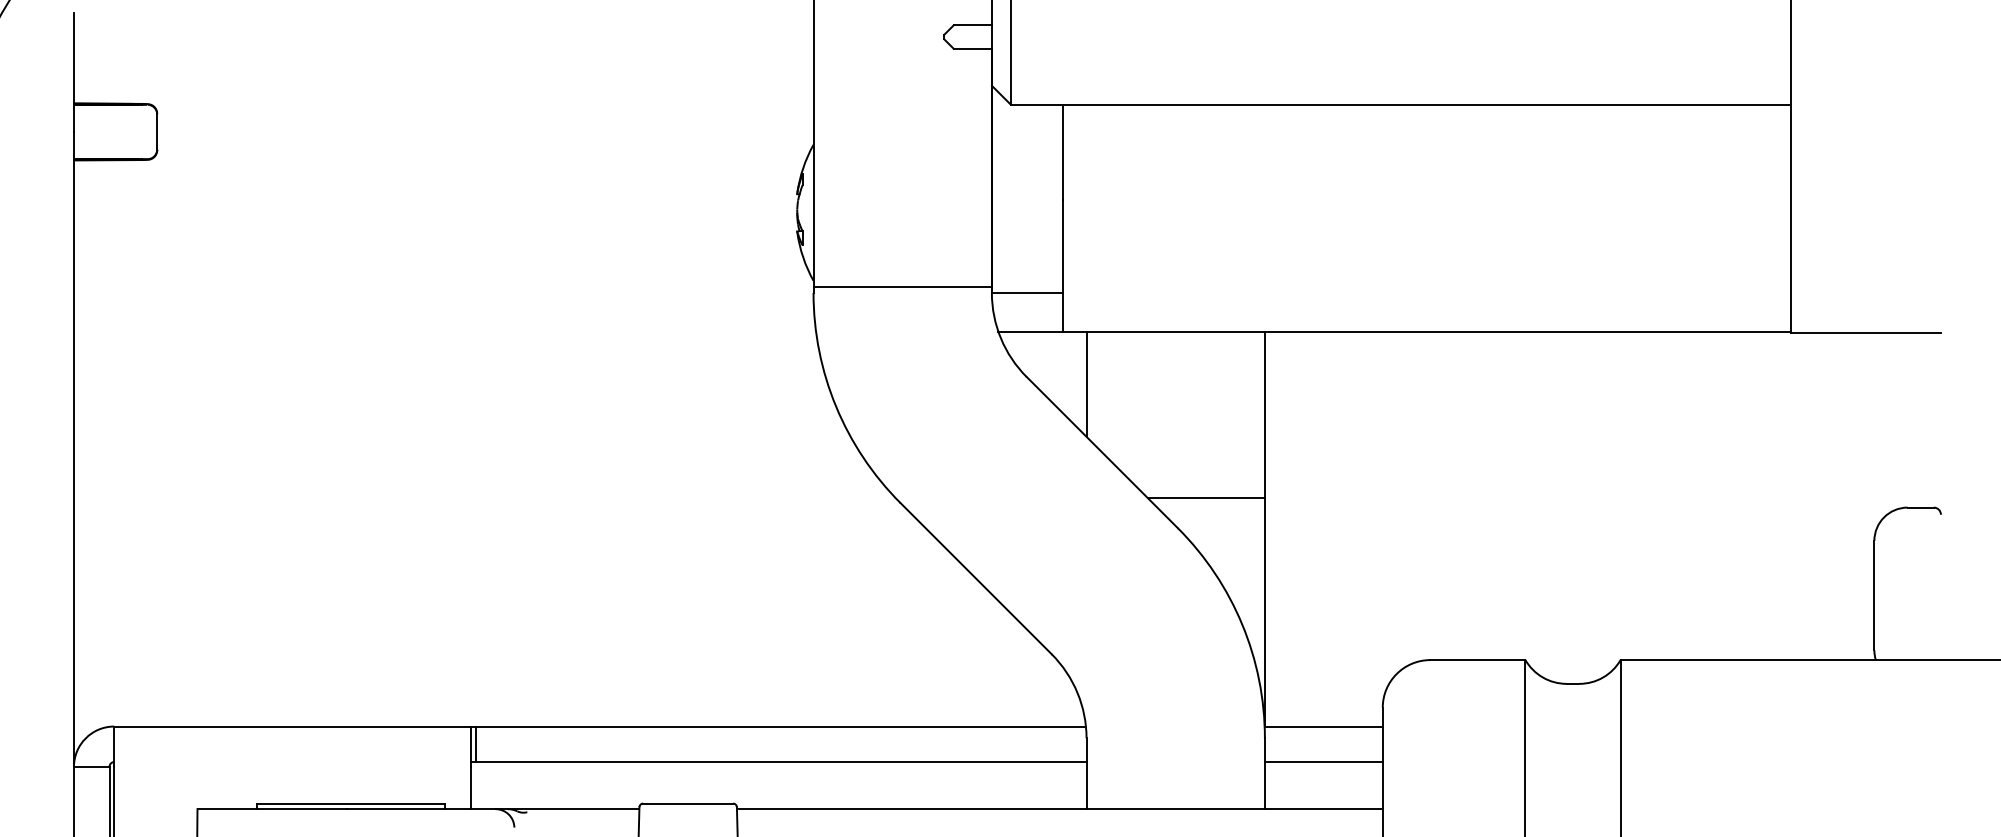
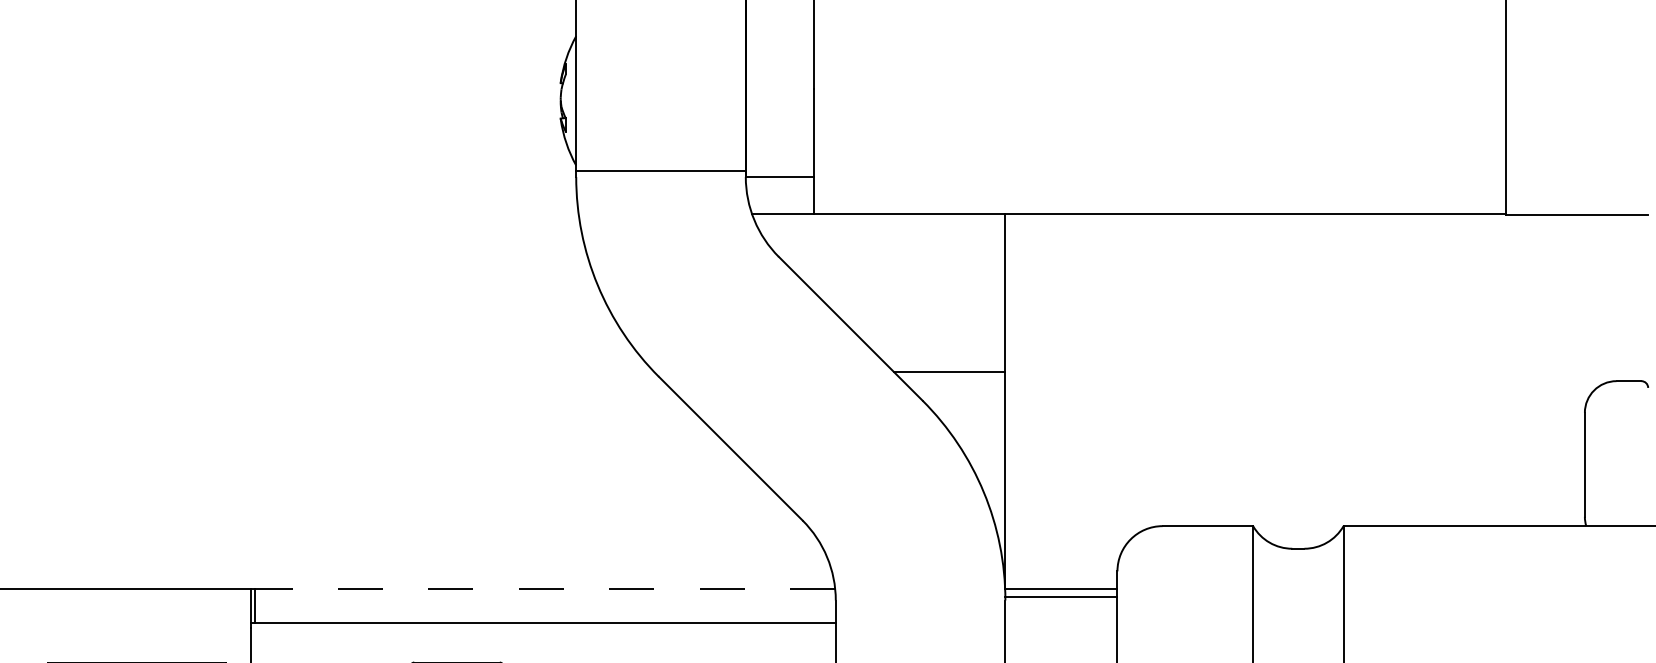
line: (1086, 384) -> (835, 264), removed
line: (780, 726) -> (544, 589), solid -> dashed
line: (1323, 762) -> (1061, 597), moved

